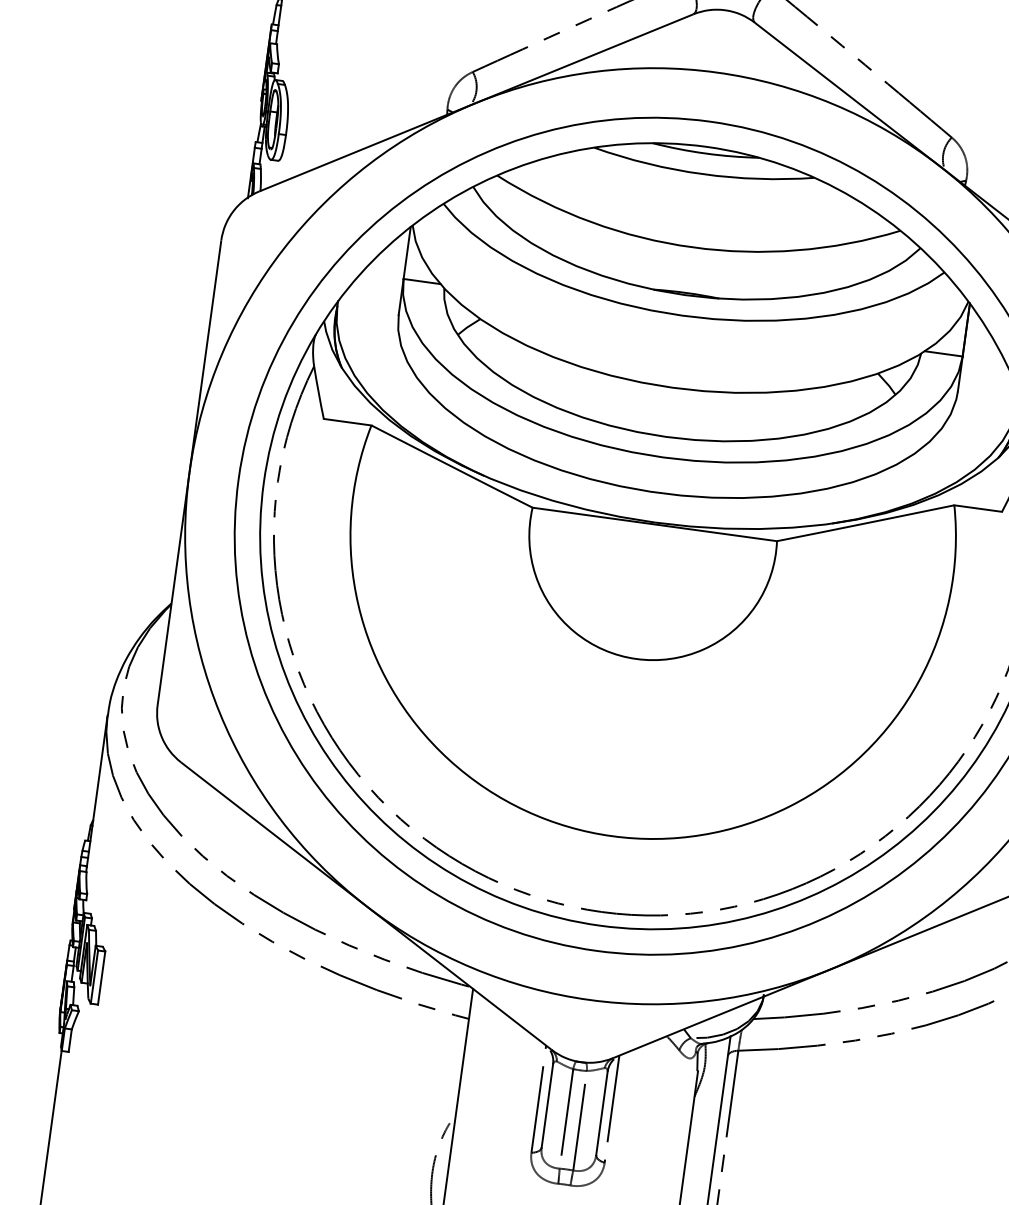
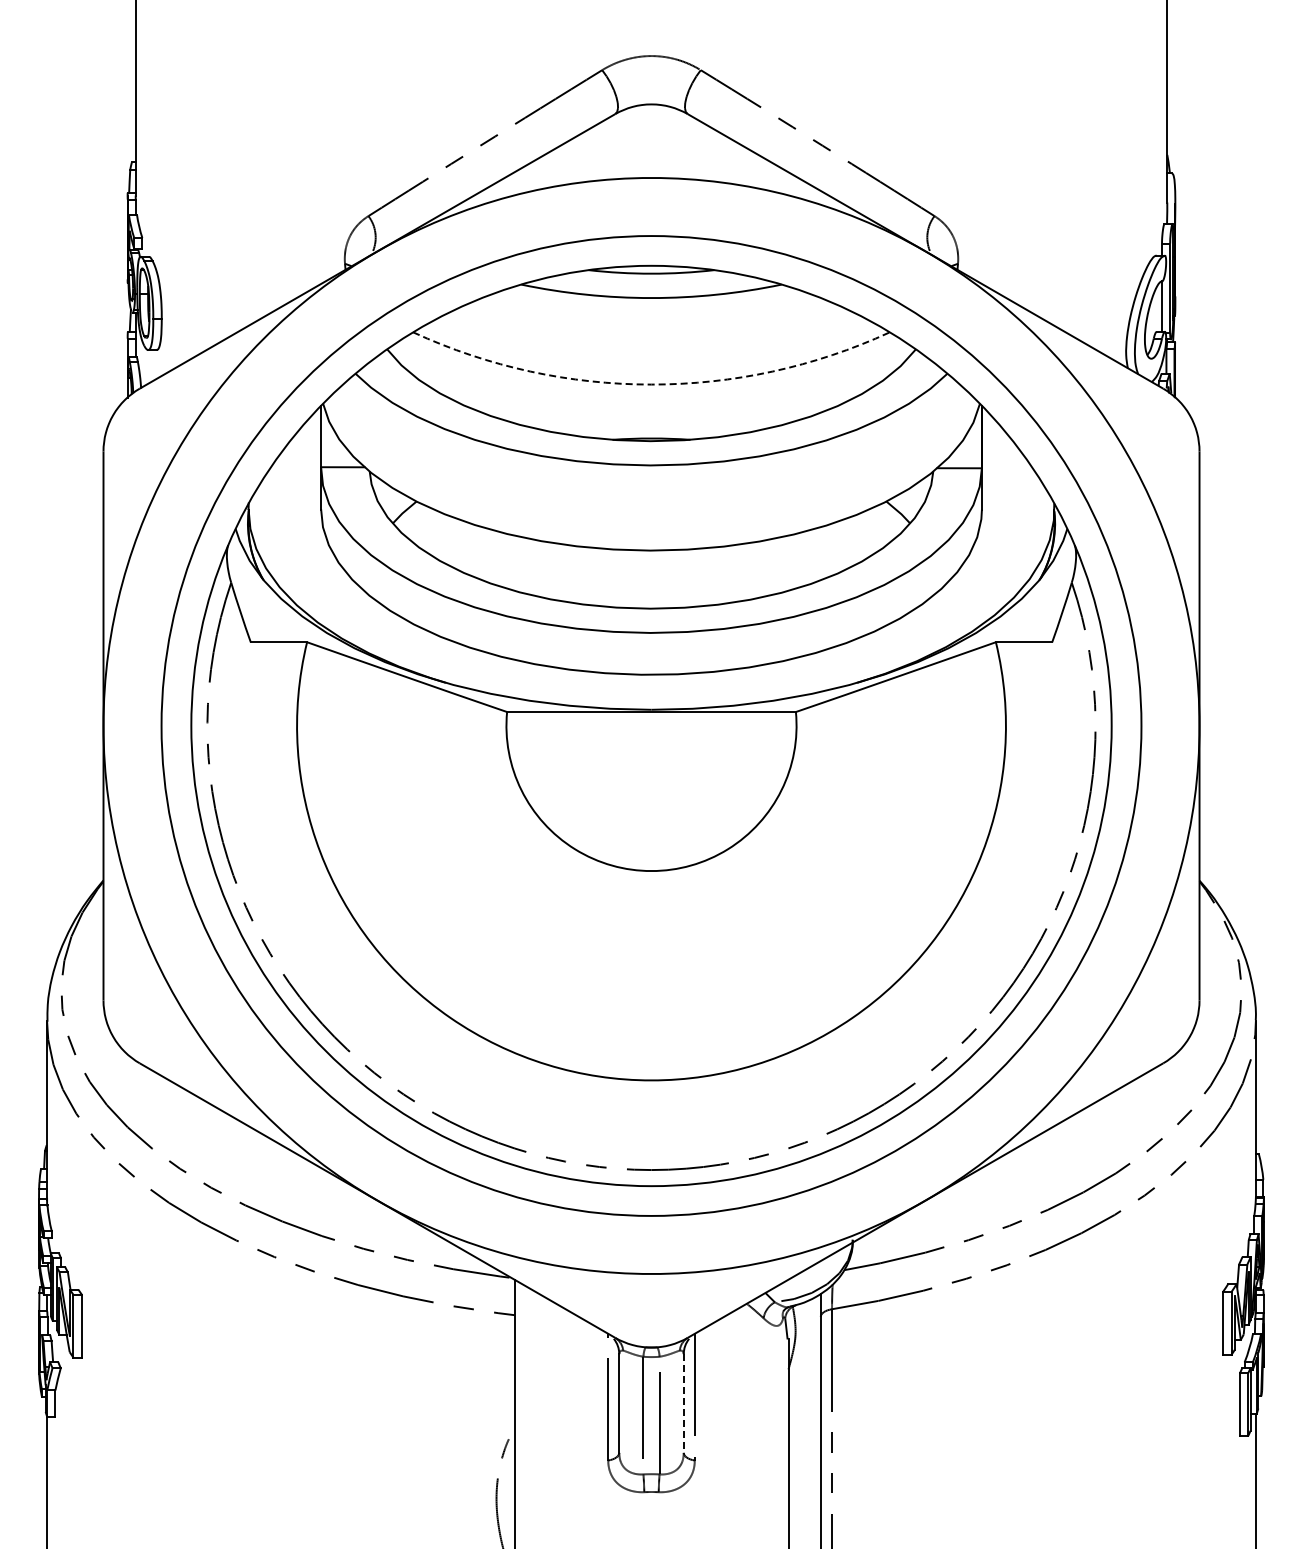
arc: (692, 247) -> (651, 384), solid -> dashed
line: (601, 1114) -> (683, 1404), solid -> dashed

